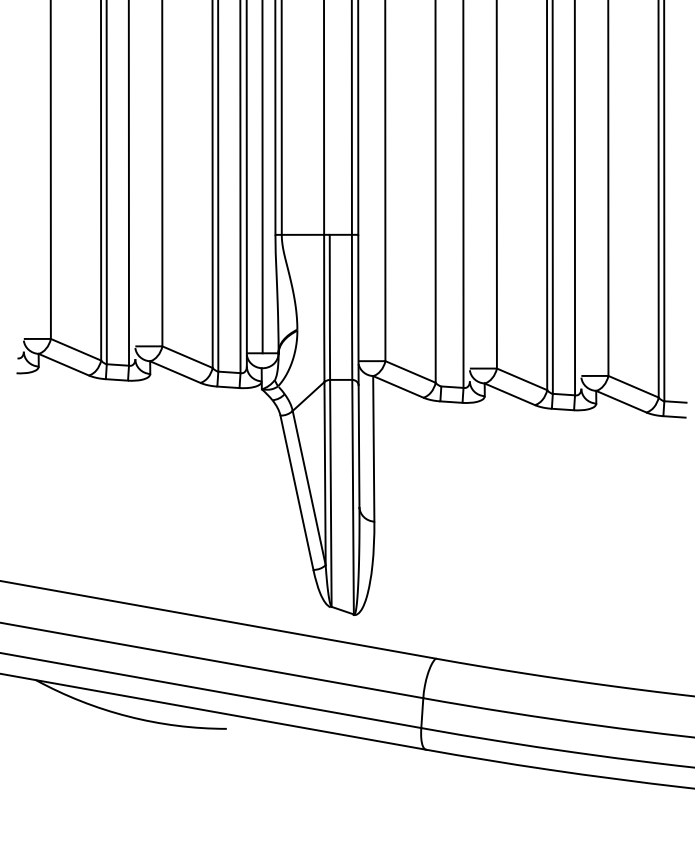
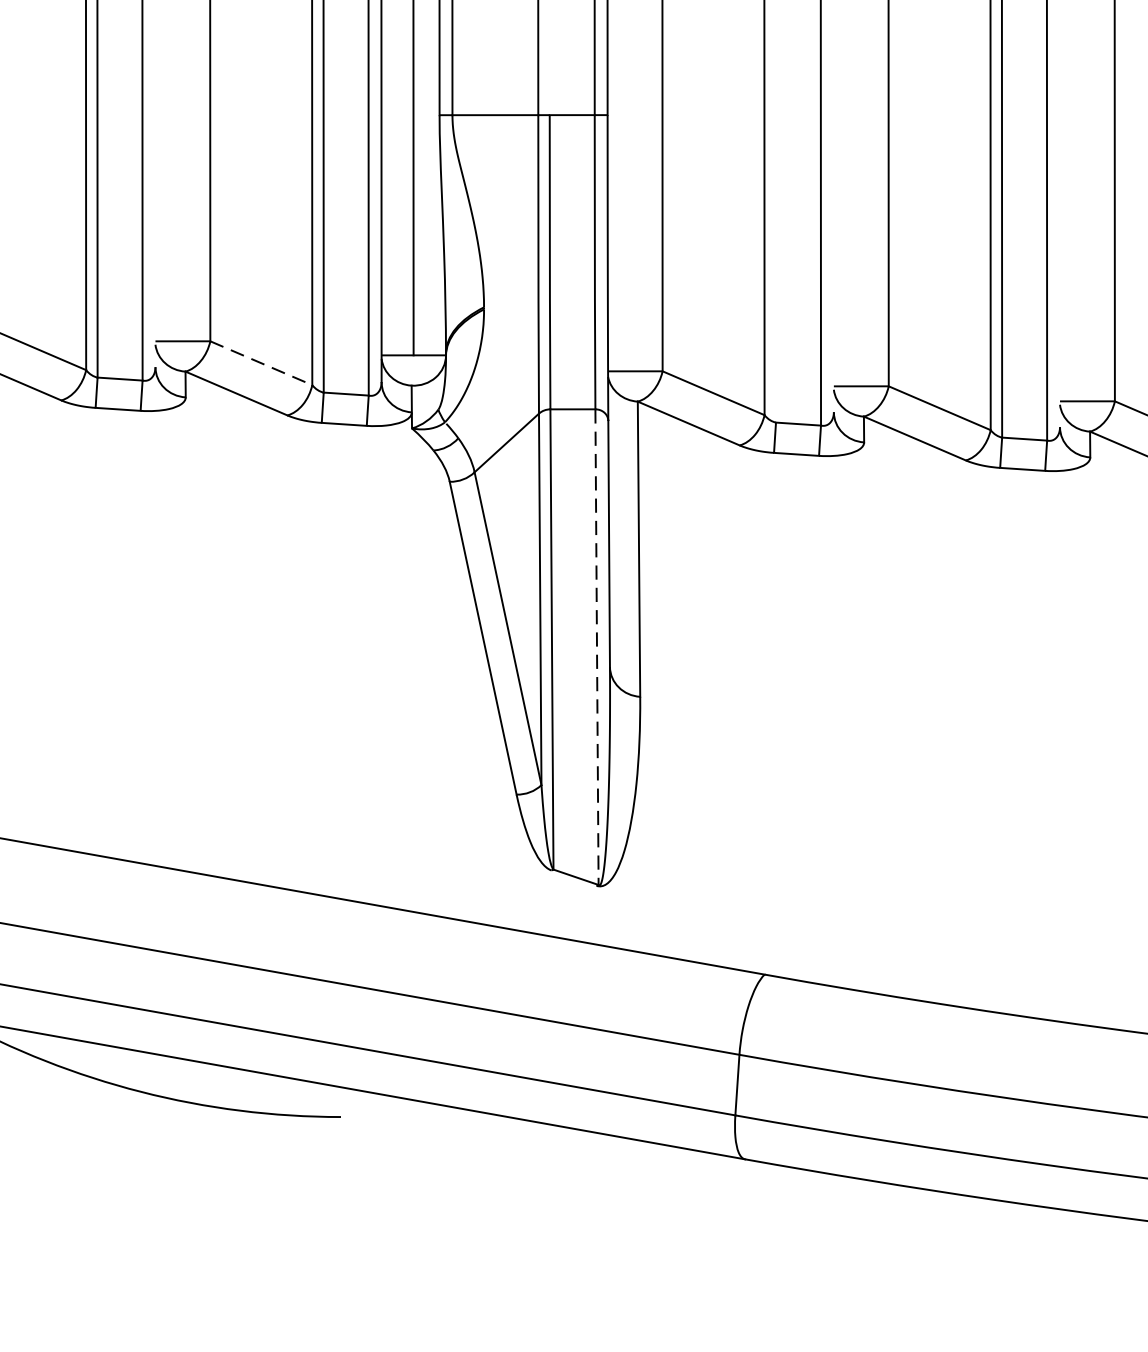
line: (188, 357) -> (263, 363), solid -> dashed
line: (353, 497) -> (597, 647), solid -> dashed

